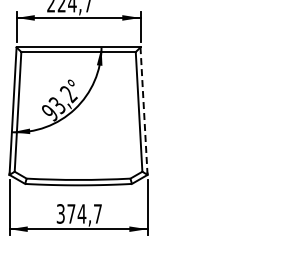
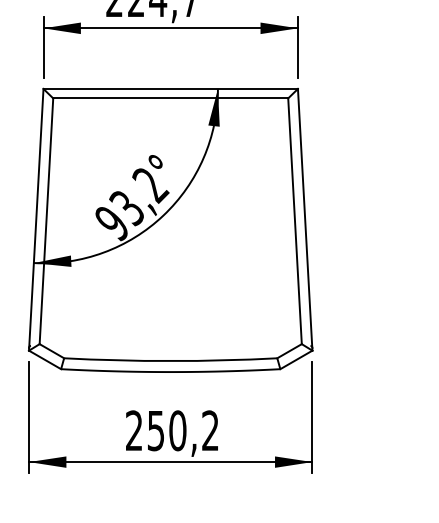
line: (144, 111) -> (306, 220), dashed -> solid
text: (78, 213) -> (170, 429), 374,7 -> 250,2

